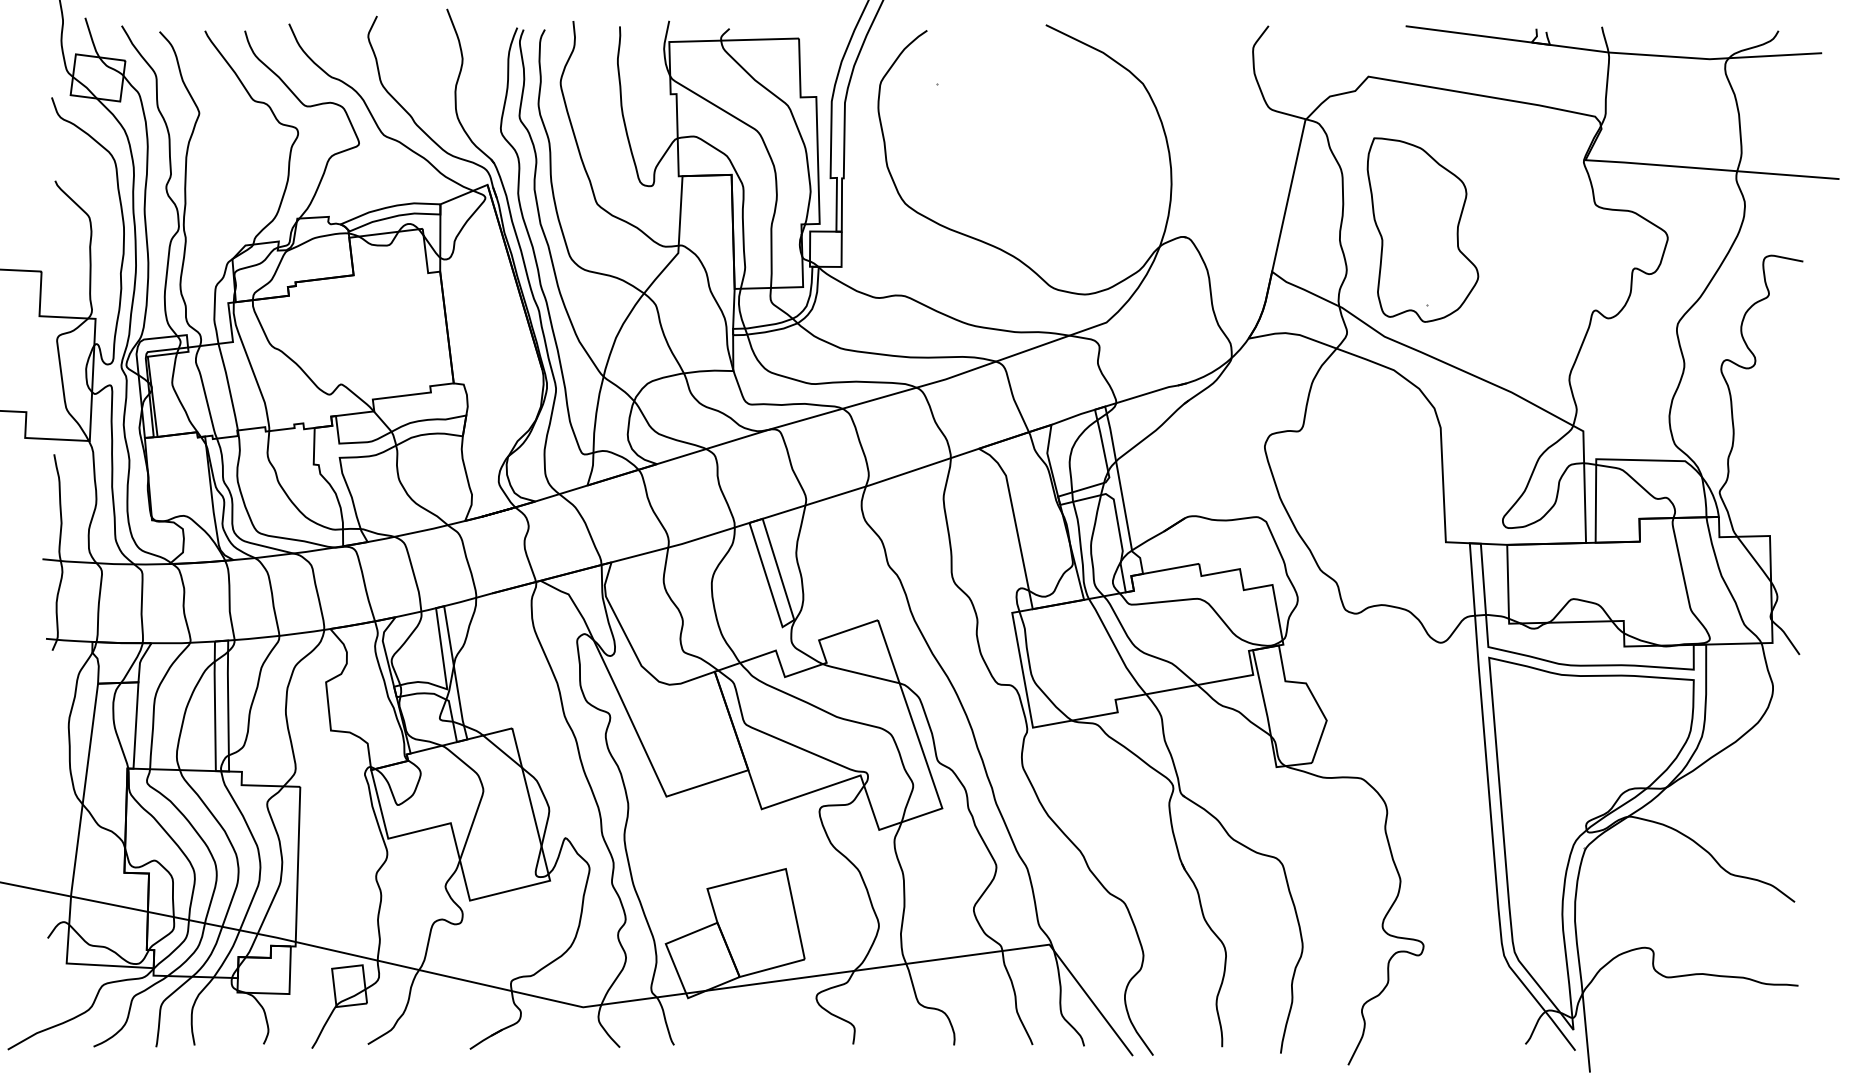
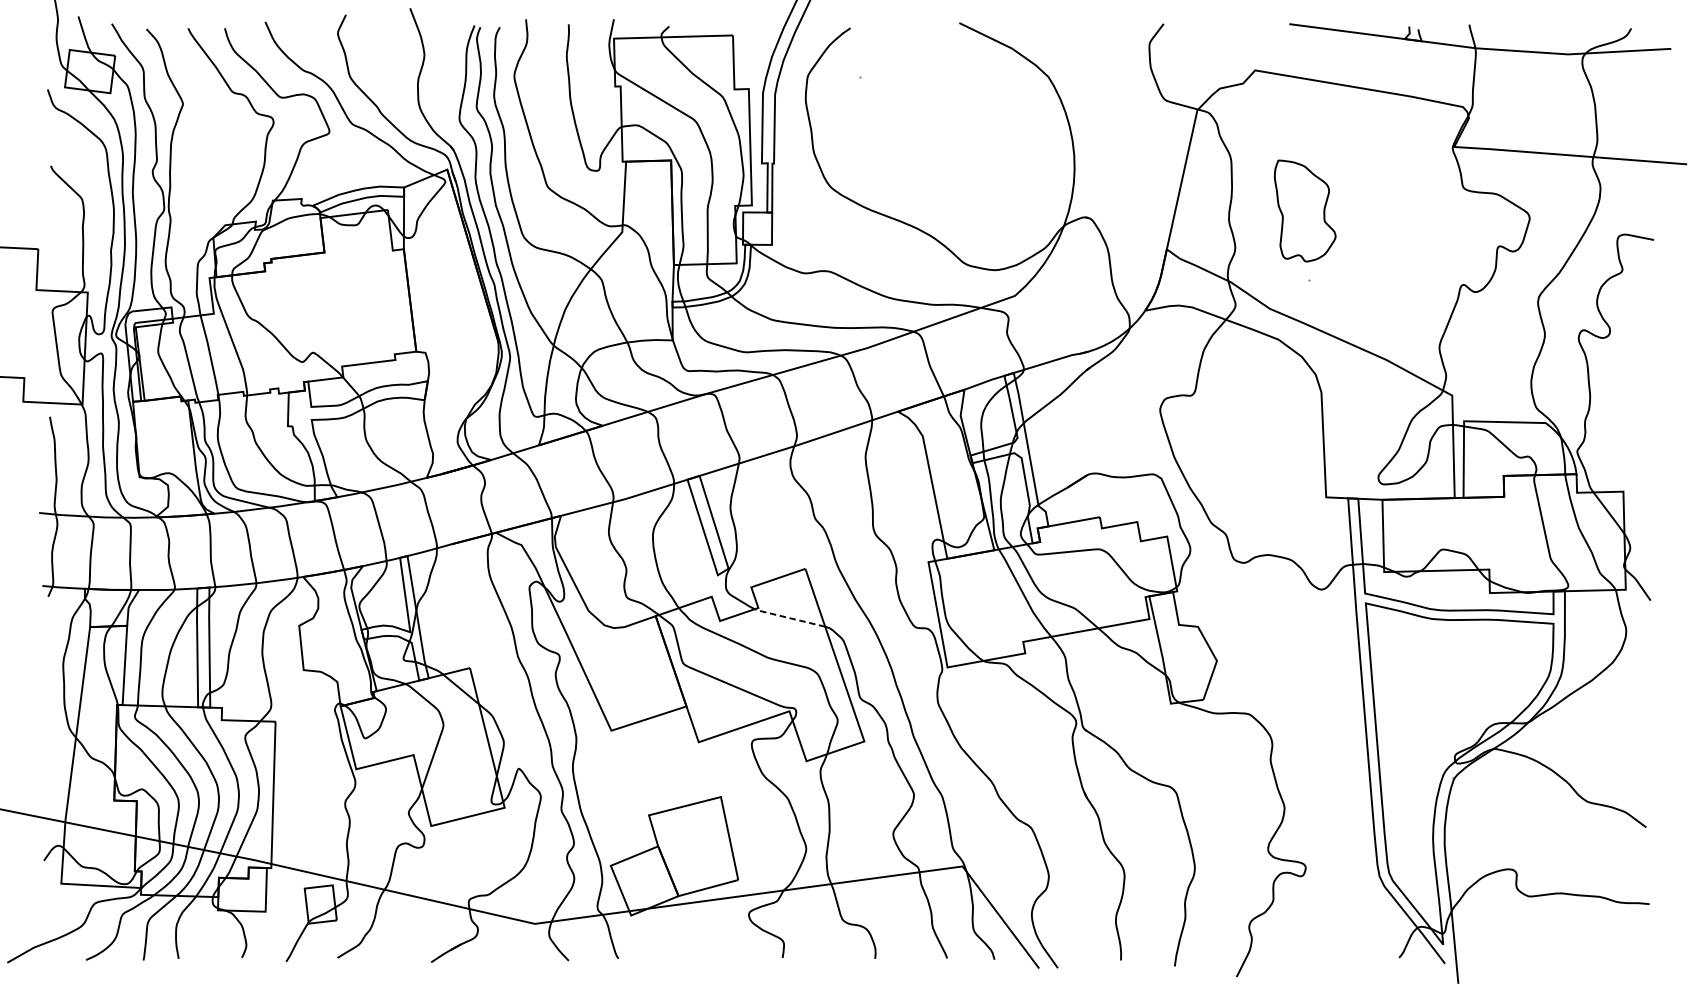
part: (1422, 229) -> (1304, 210), size x0.6
line: (859, 673) -> (788, 617), solid -> dashed

